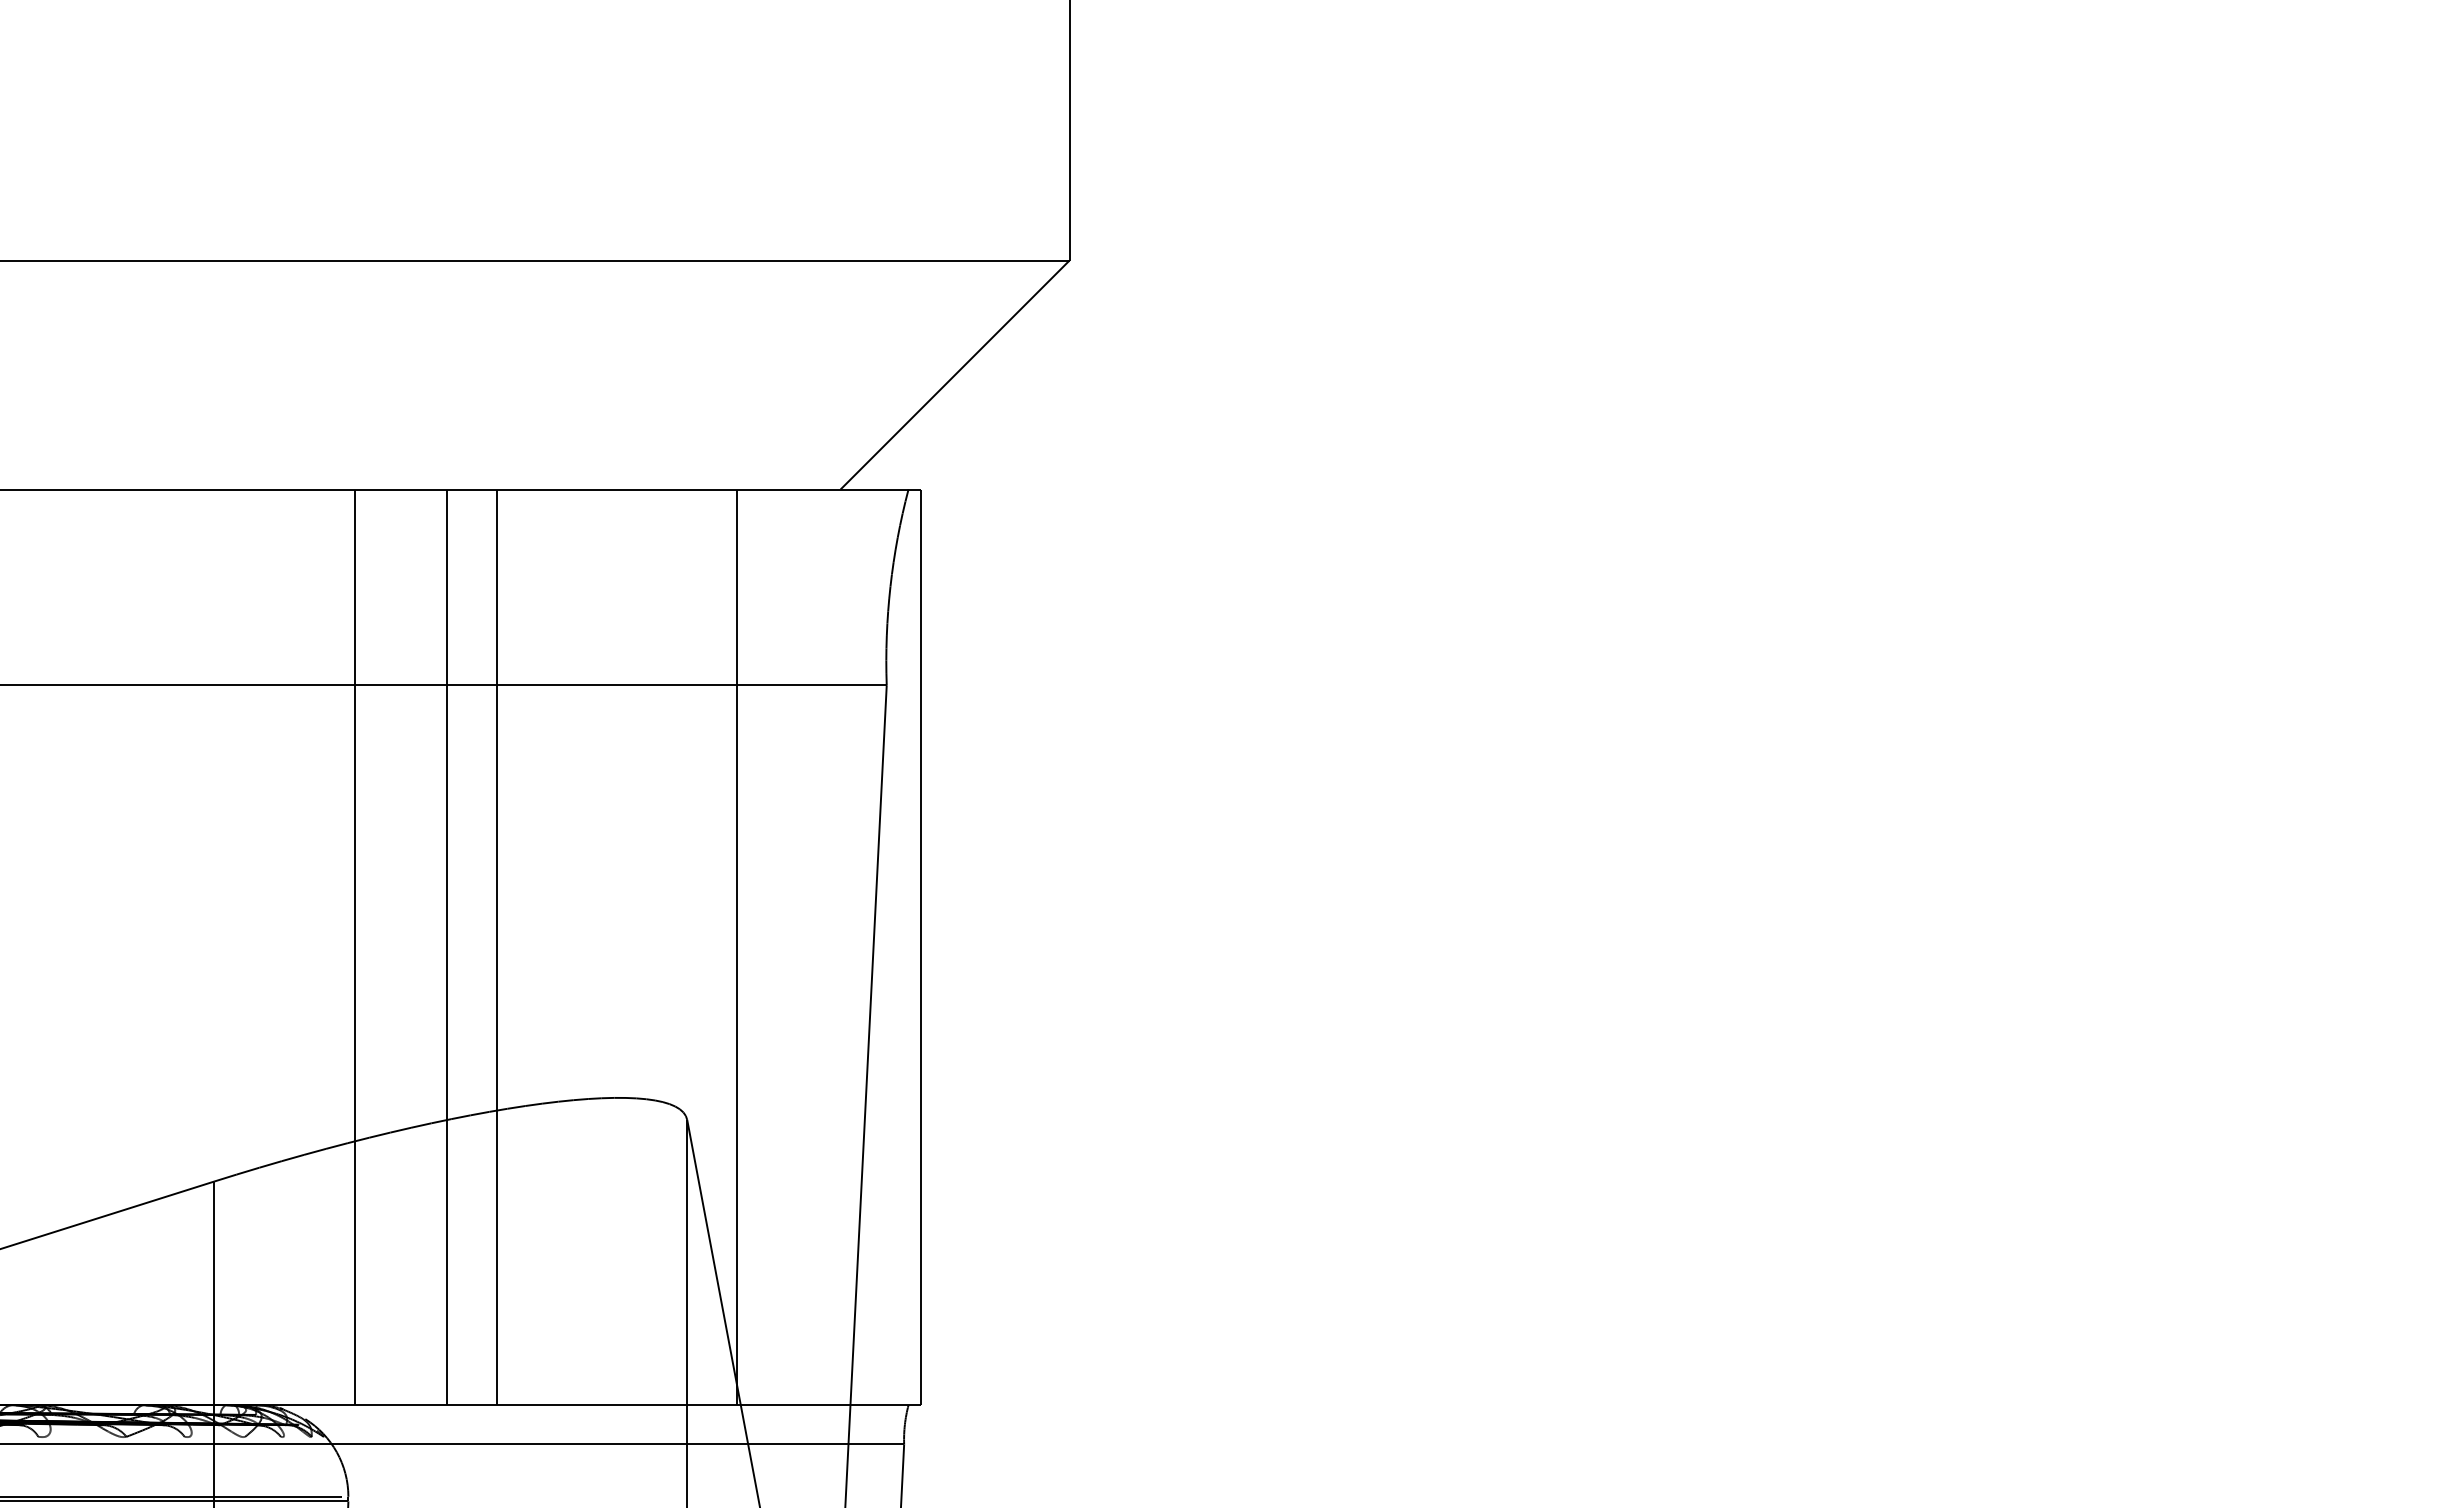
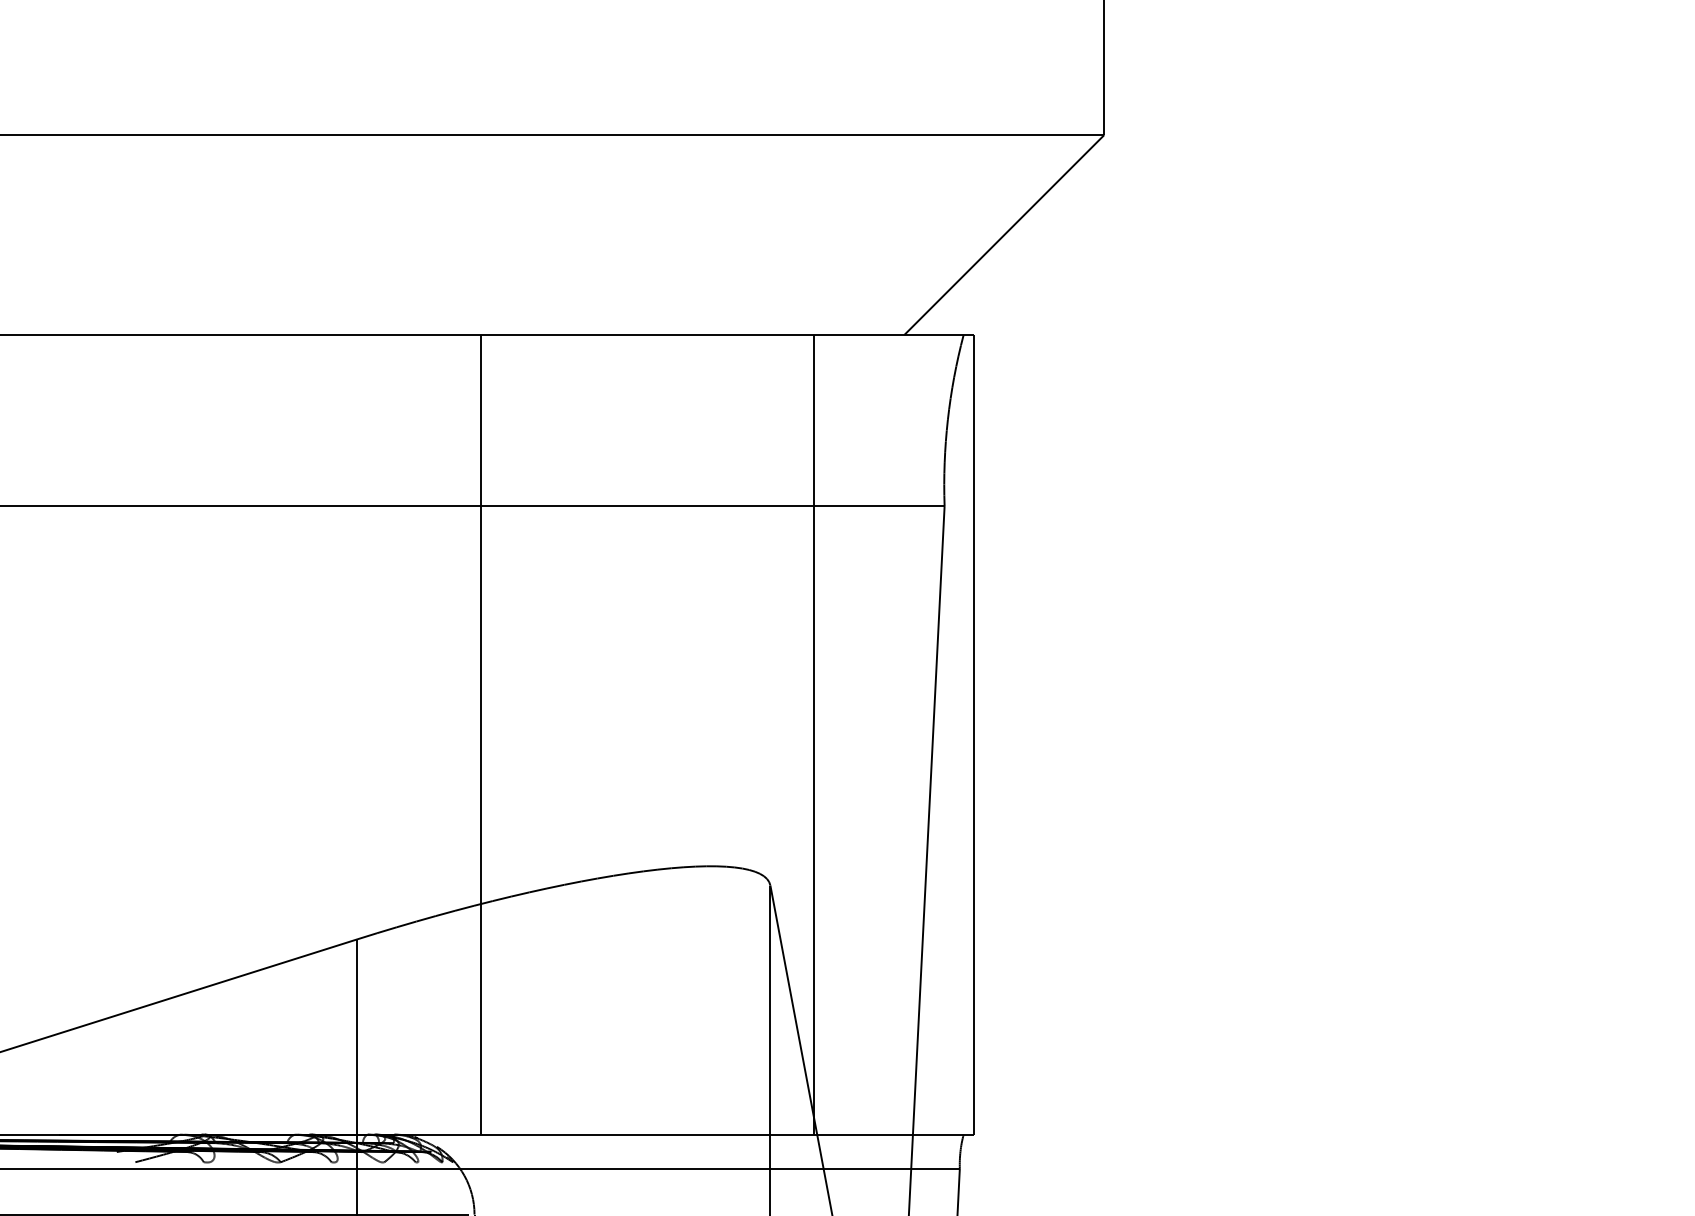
line: (446, 947) -> (560, 734), removed
line: (496, 947) -> (603, 734), removed

